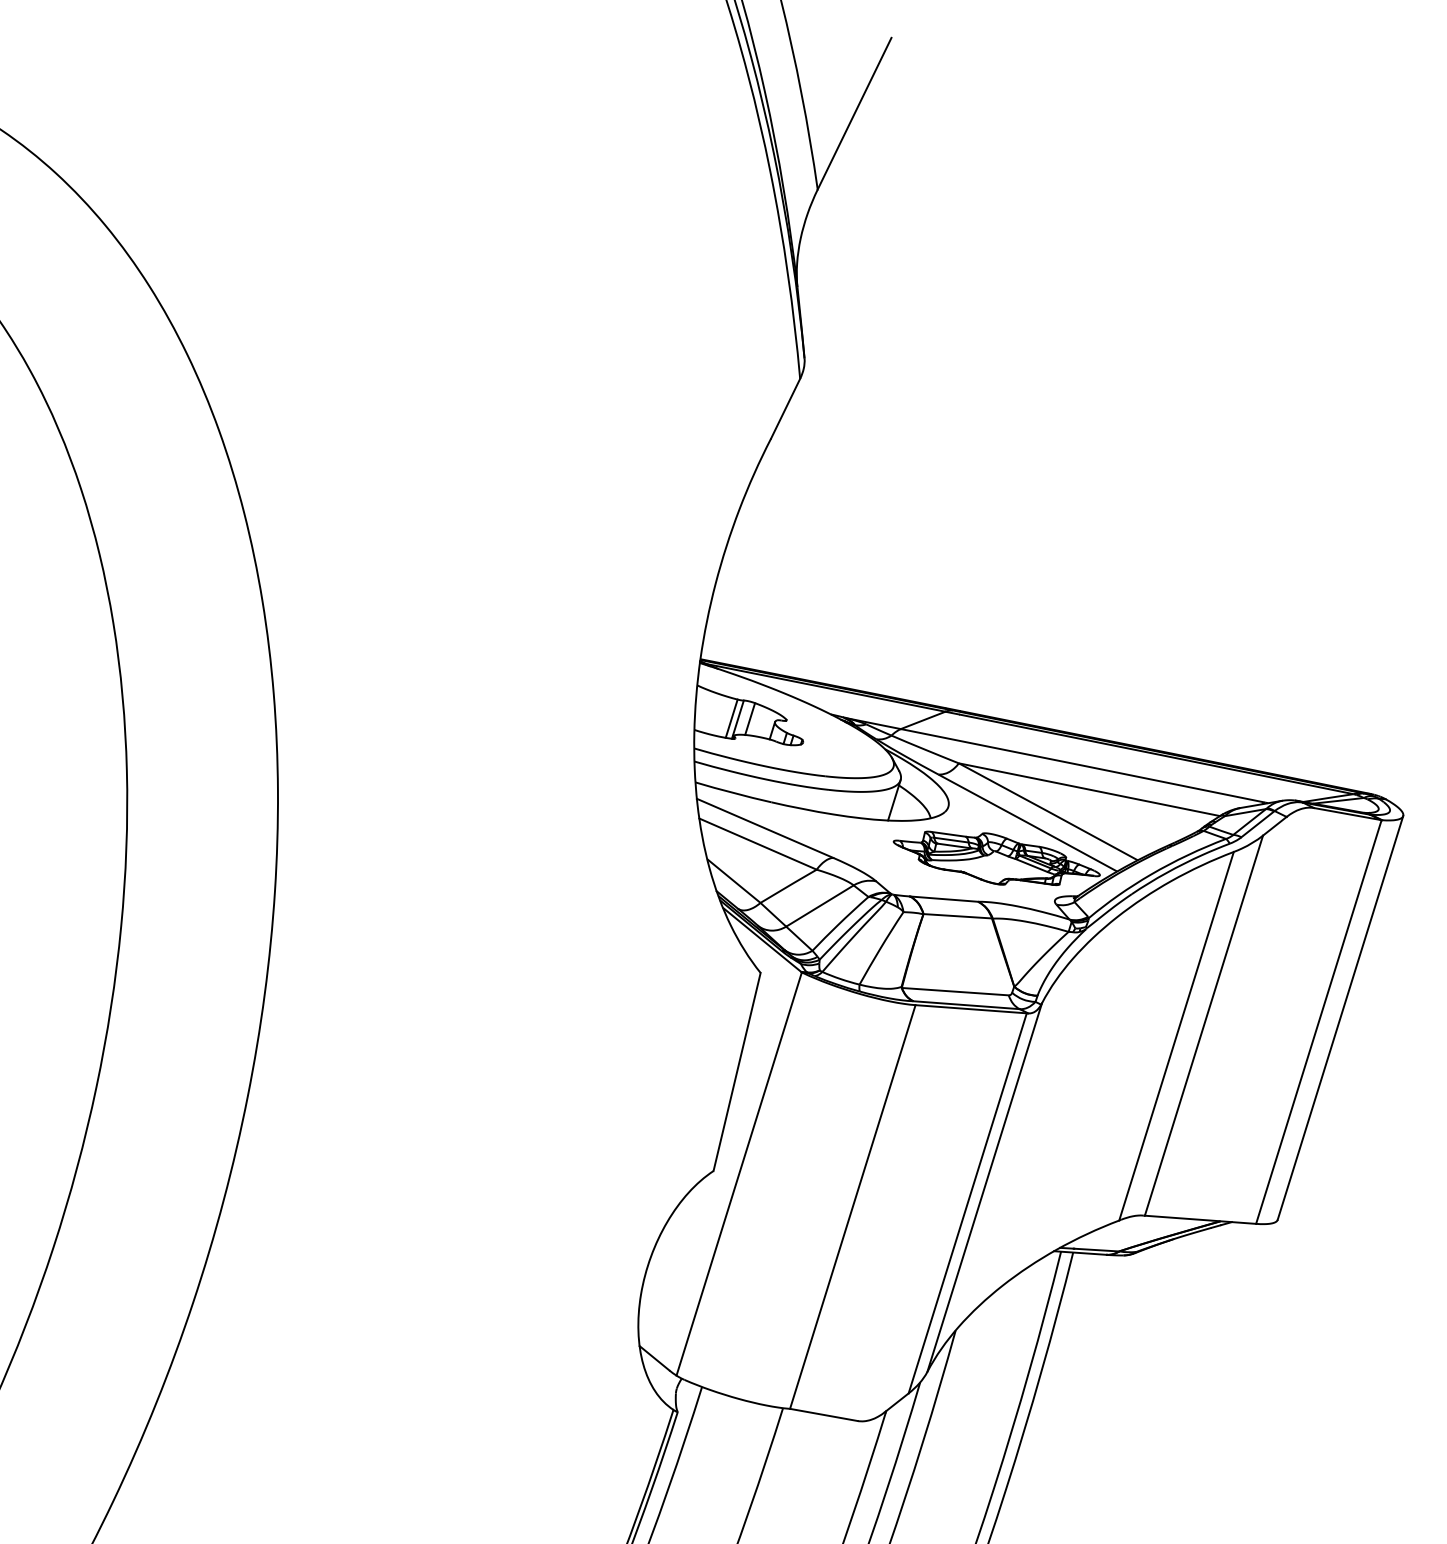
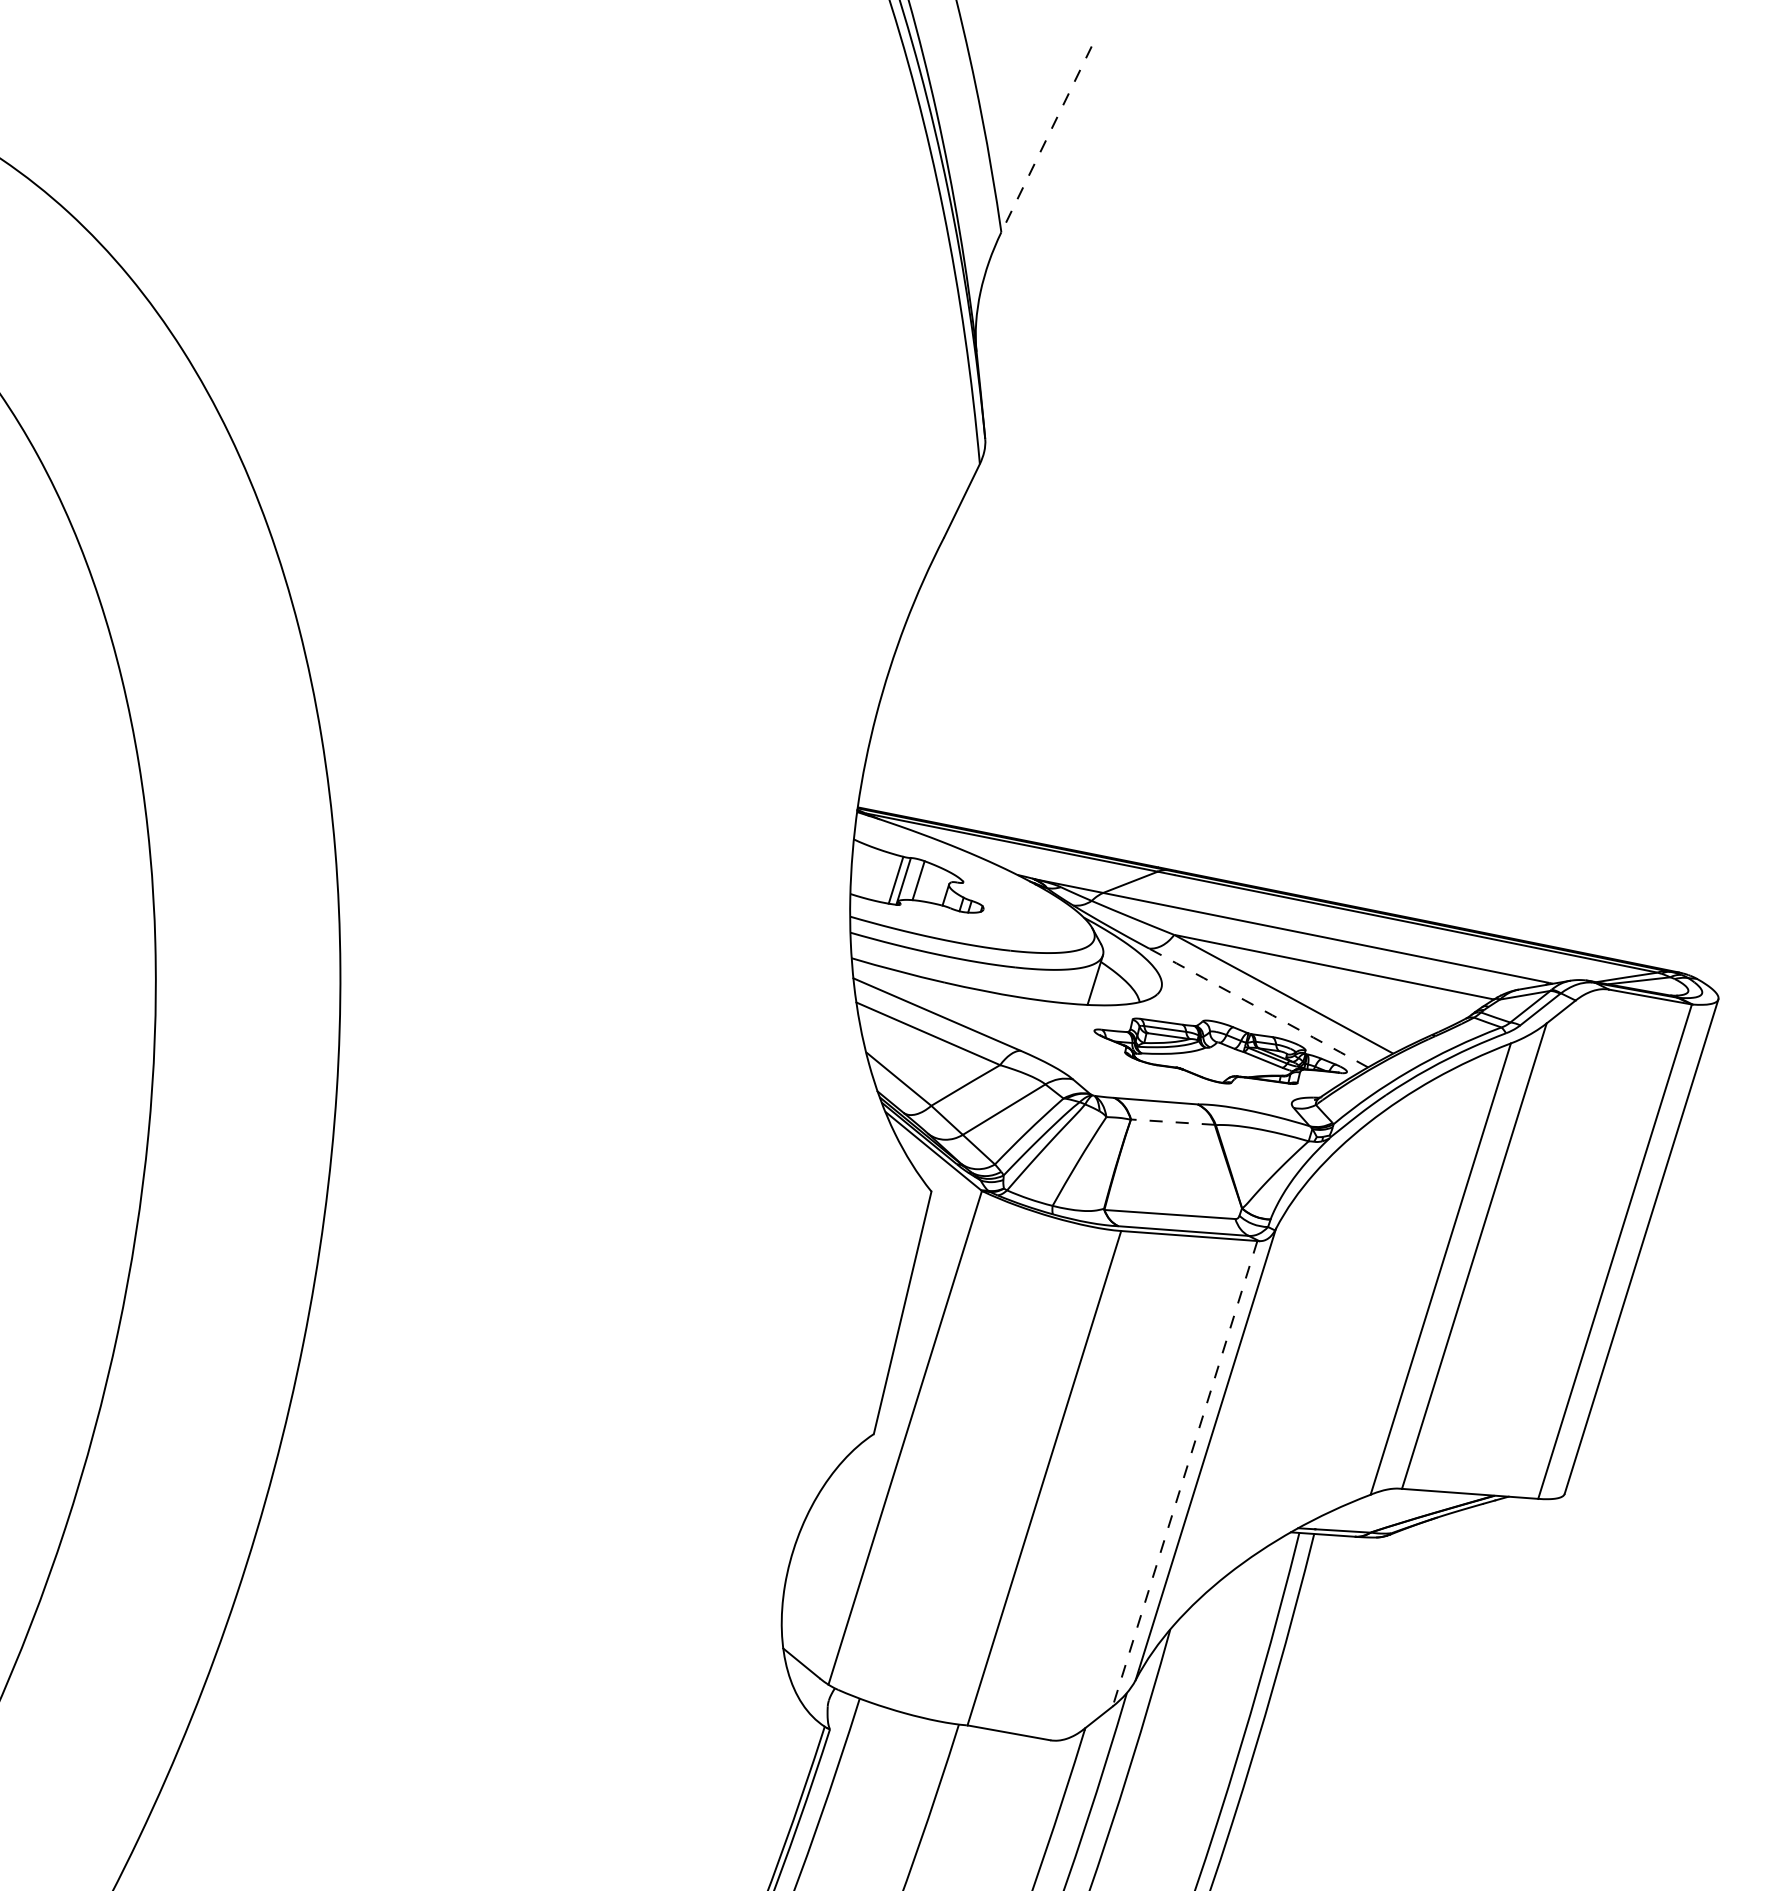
line: (854, 113) -> (1046, 139), solid -> dashed
arc: (1027, 822) -> (1258, 1007), solid -> dashed
line: (957, 916) -> (1172, 1122), solid -> dashed
line: (968, 1203) -> (1185, 1473), solid -> dashed

